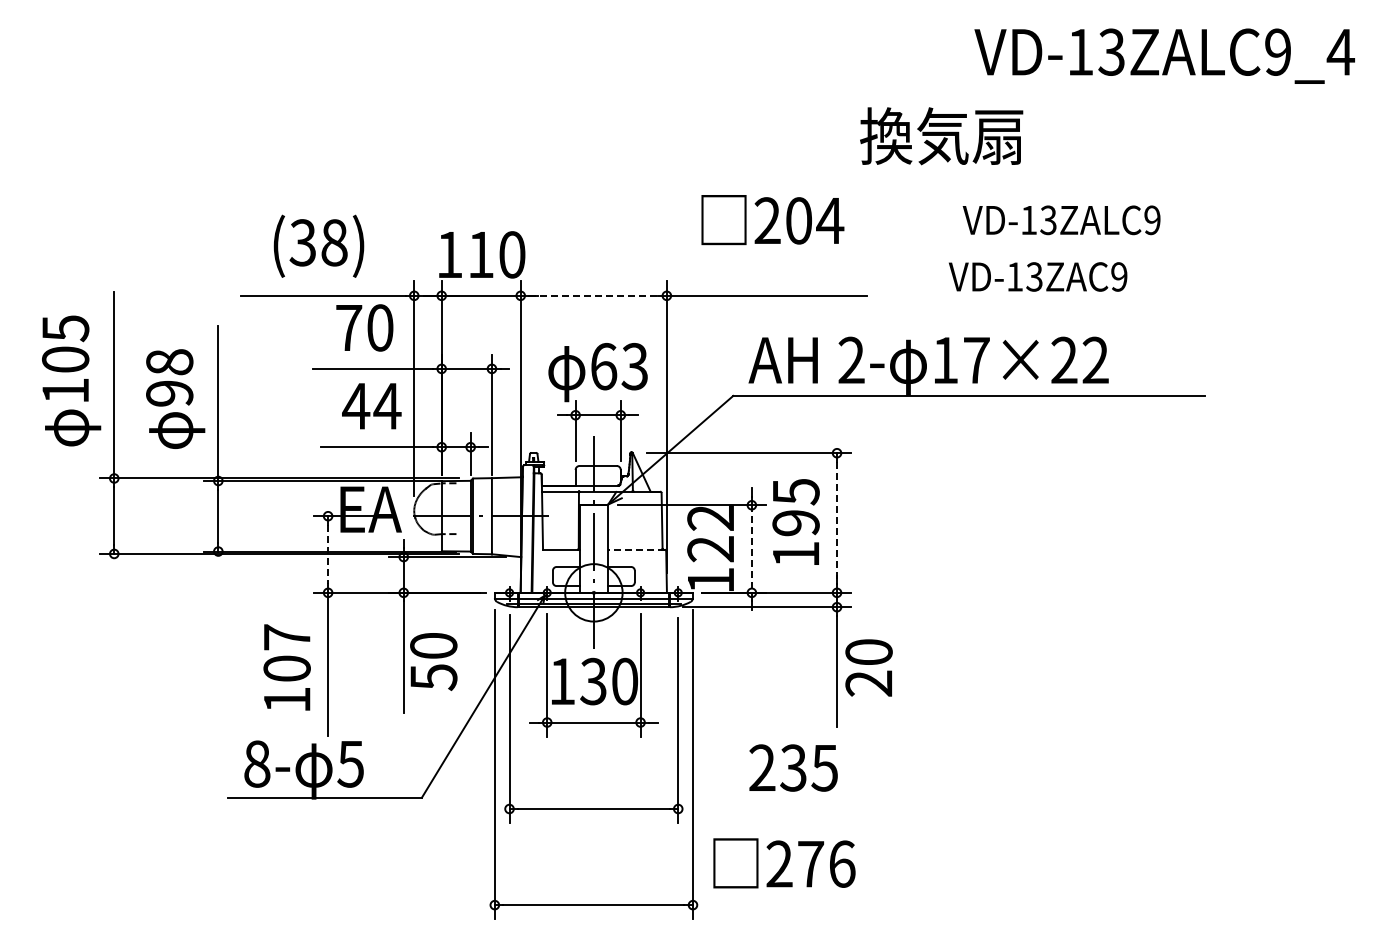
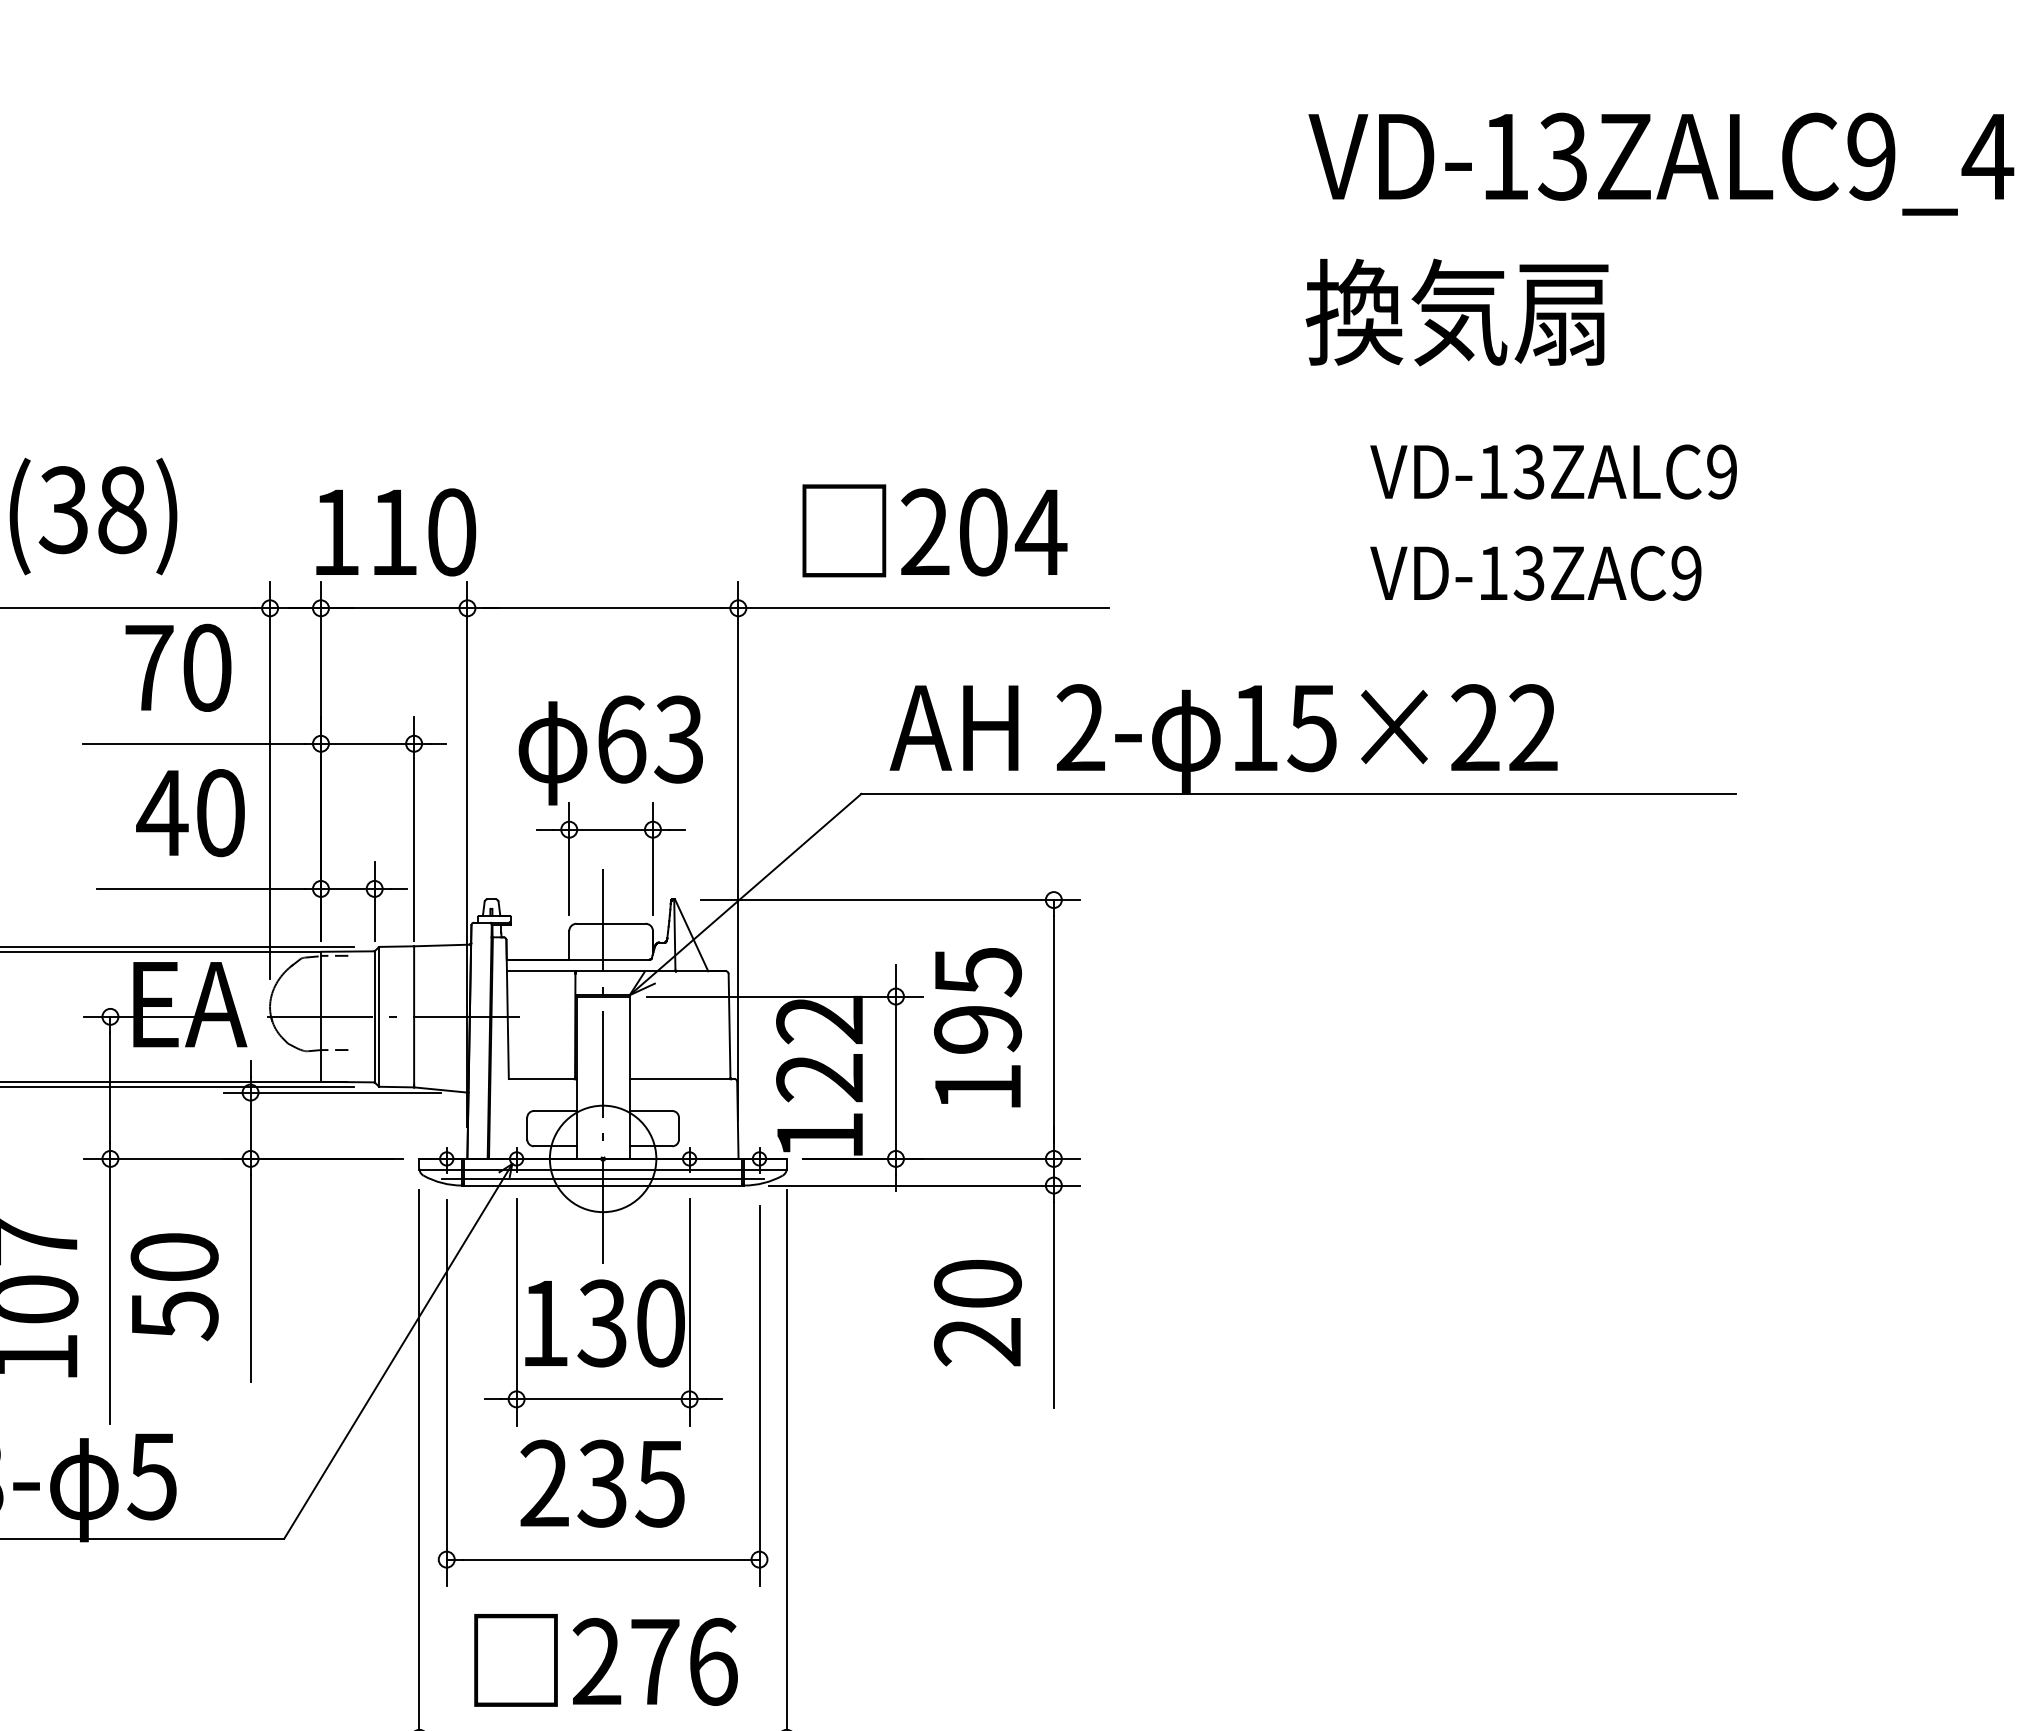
text: (941, 136) -> (1456, 312), moved
text: (772, 220) -> (934, 531), moved
text: (1061, 220) -> (1553, 472), moved
text: (1038, 276) -> (1536, 572), moved
line: (594, 295) -> (604, 607), dashed -> solid
text: (976, 360) -> (1312, 728), 17×22 -> 15×22
text: (387, 405) -> (220, 811), 44 -> 40
line: (837, 523) -> (1054, 1030), dashed -> solid
line: (636, 549) -> (682, 1078), dashed -> solid
line: (751, 549) -> (895, 1078), dashed -> solid
line: (328, 554) -> (111, 1087), dashed -> solid
text: (433, 661) -> (174, 1286), moved
text: (868, 667) -> (976, 1312), moved
text: (793, 767) -> (602, 1482), moved
text: (784, 863) -> (606, 1660), moved

